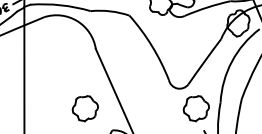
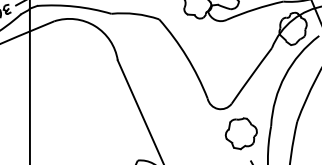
part: (84, 108) -> (103, 133), removed

